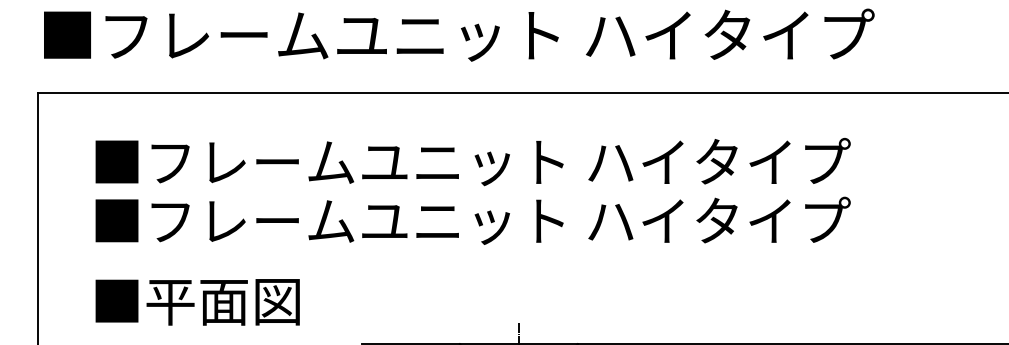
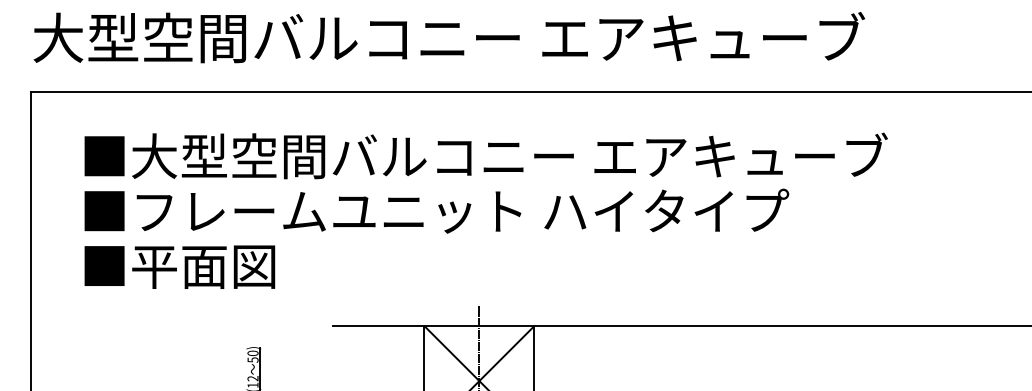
text: (486, 34) -> (449, 37), ■フレームユニット ハイタイプ -> 大型空間バルコニー エアキューブ
text: (551, 161) -> (509, 155), ■フレームユニット ハイタイプ -> ■大型空間バルコニー エアキューブ
text: (197, 301) -> (179, 266), moved

